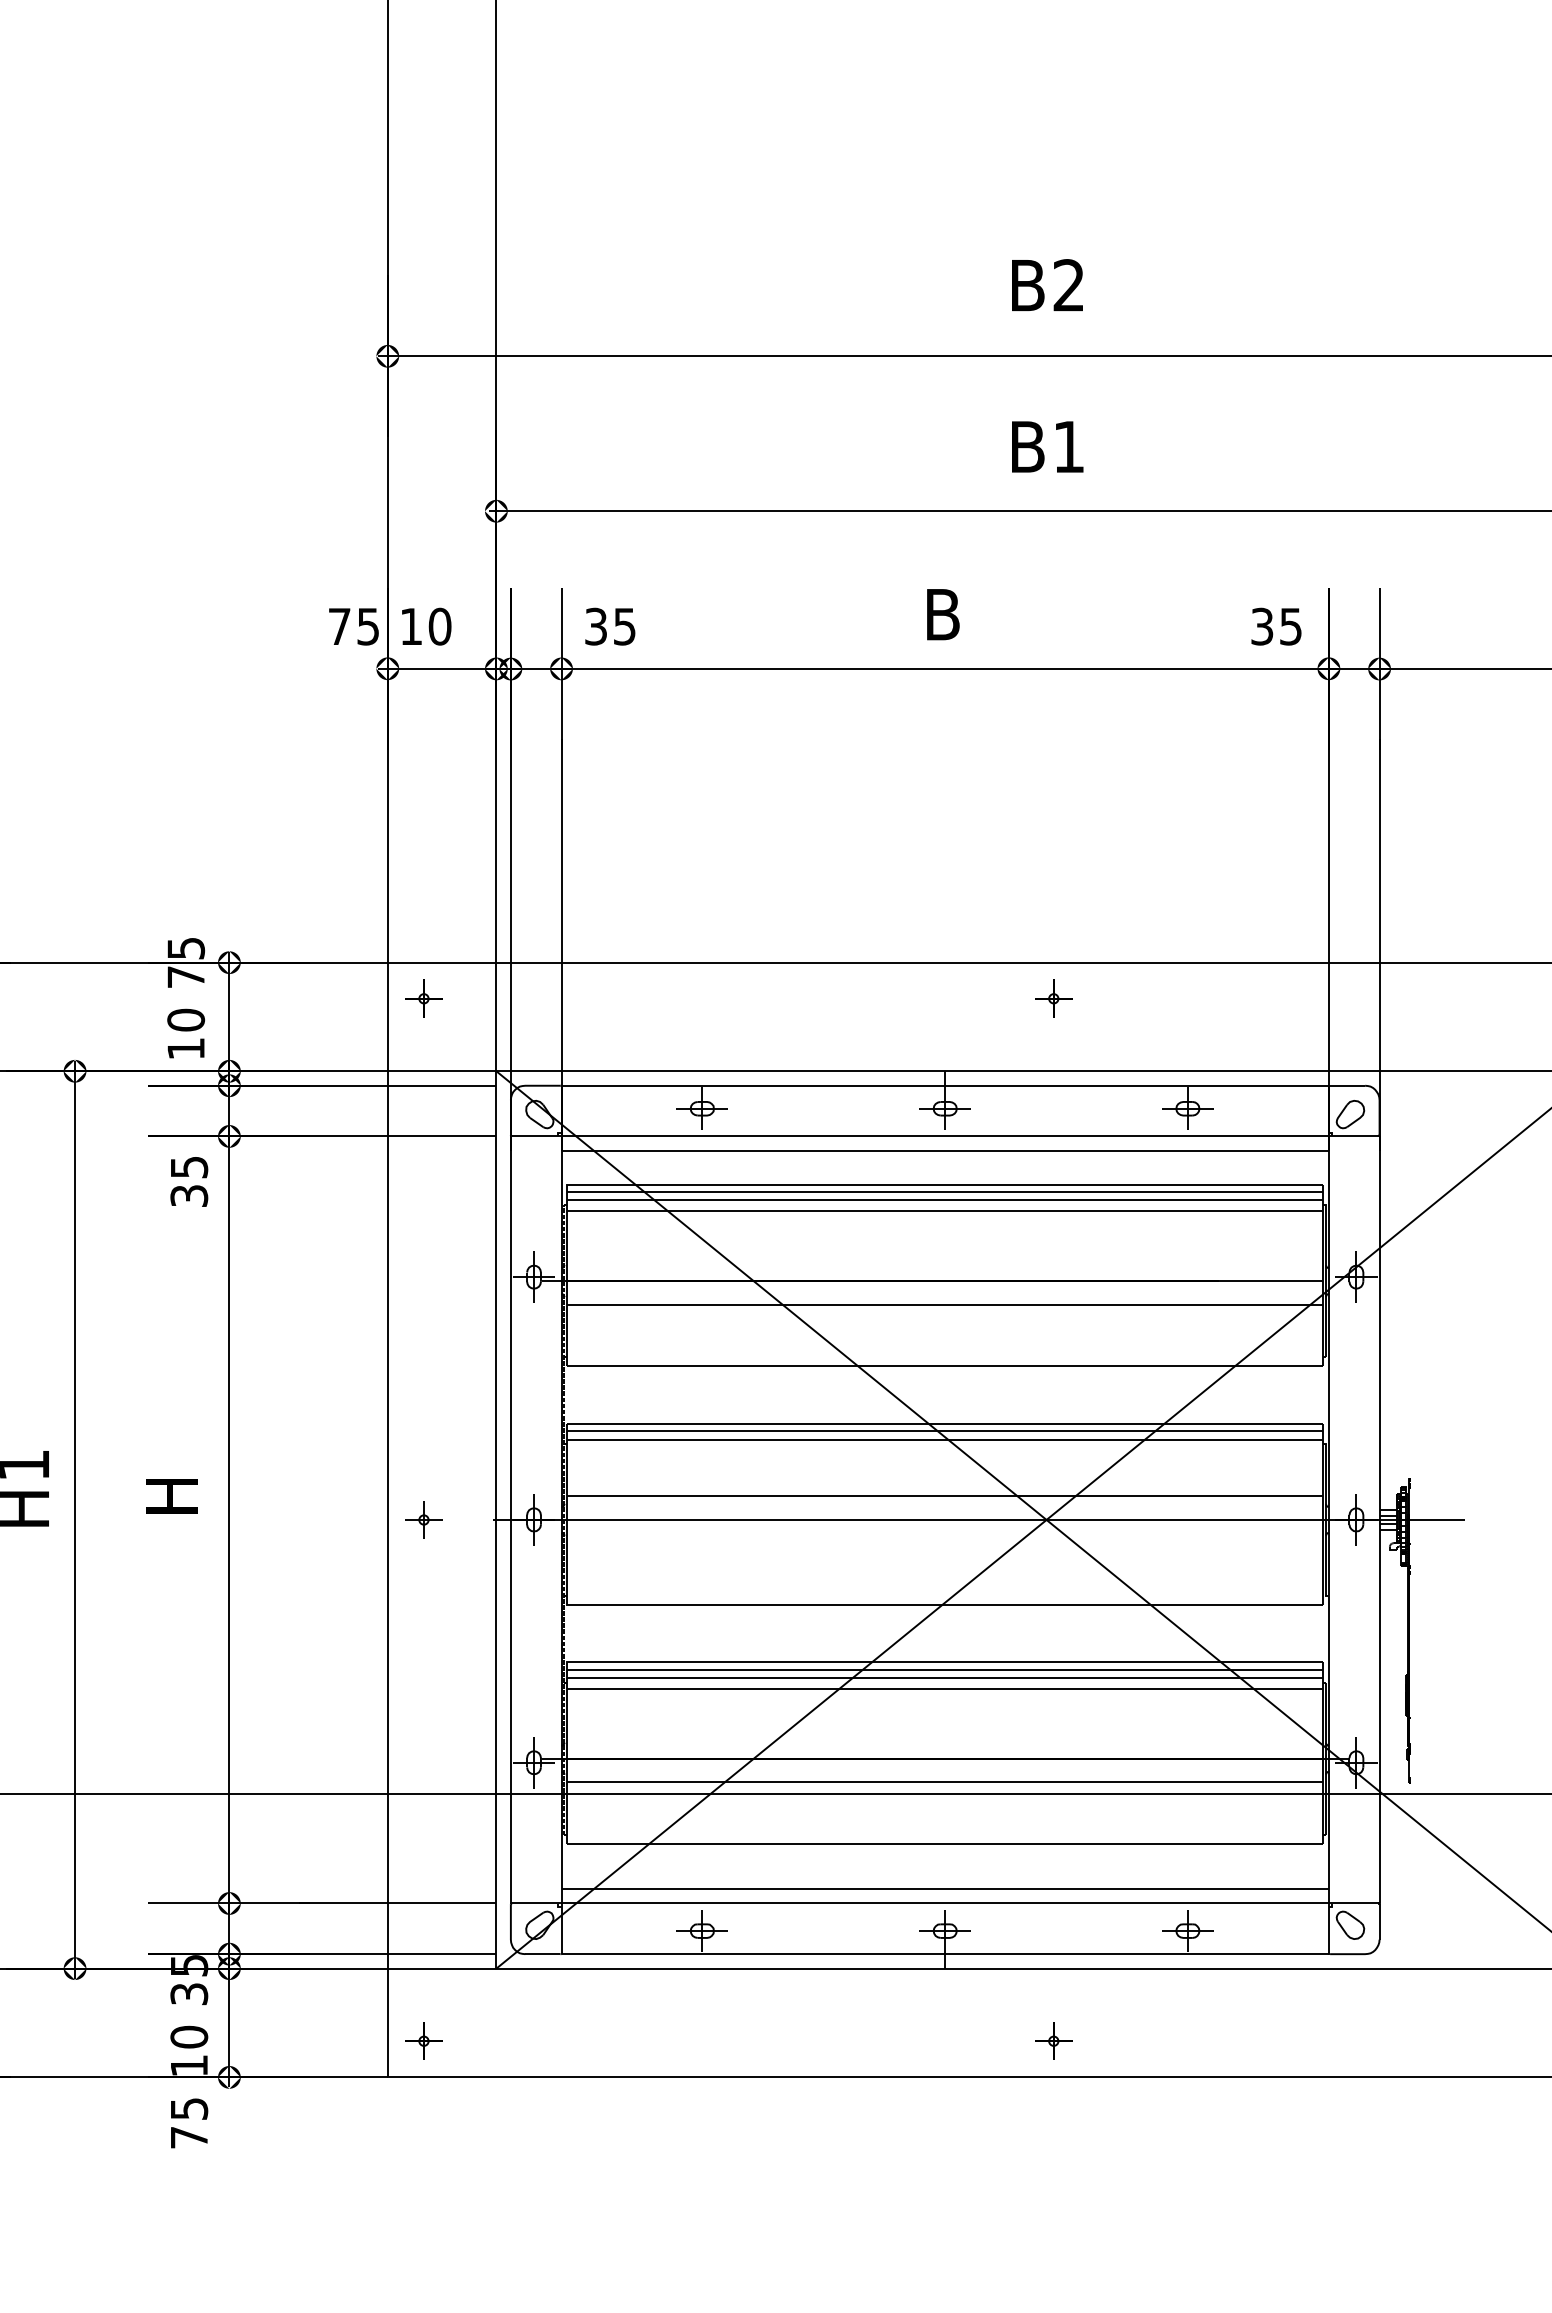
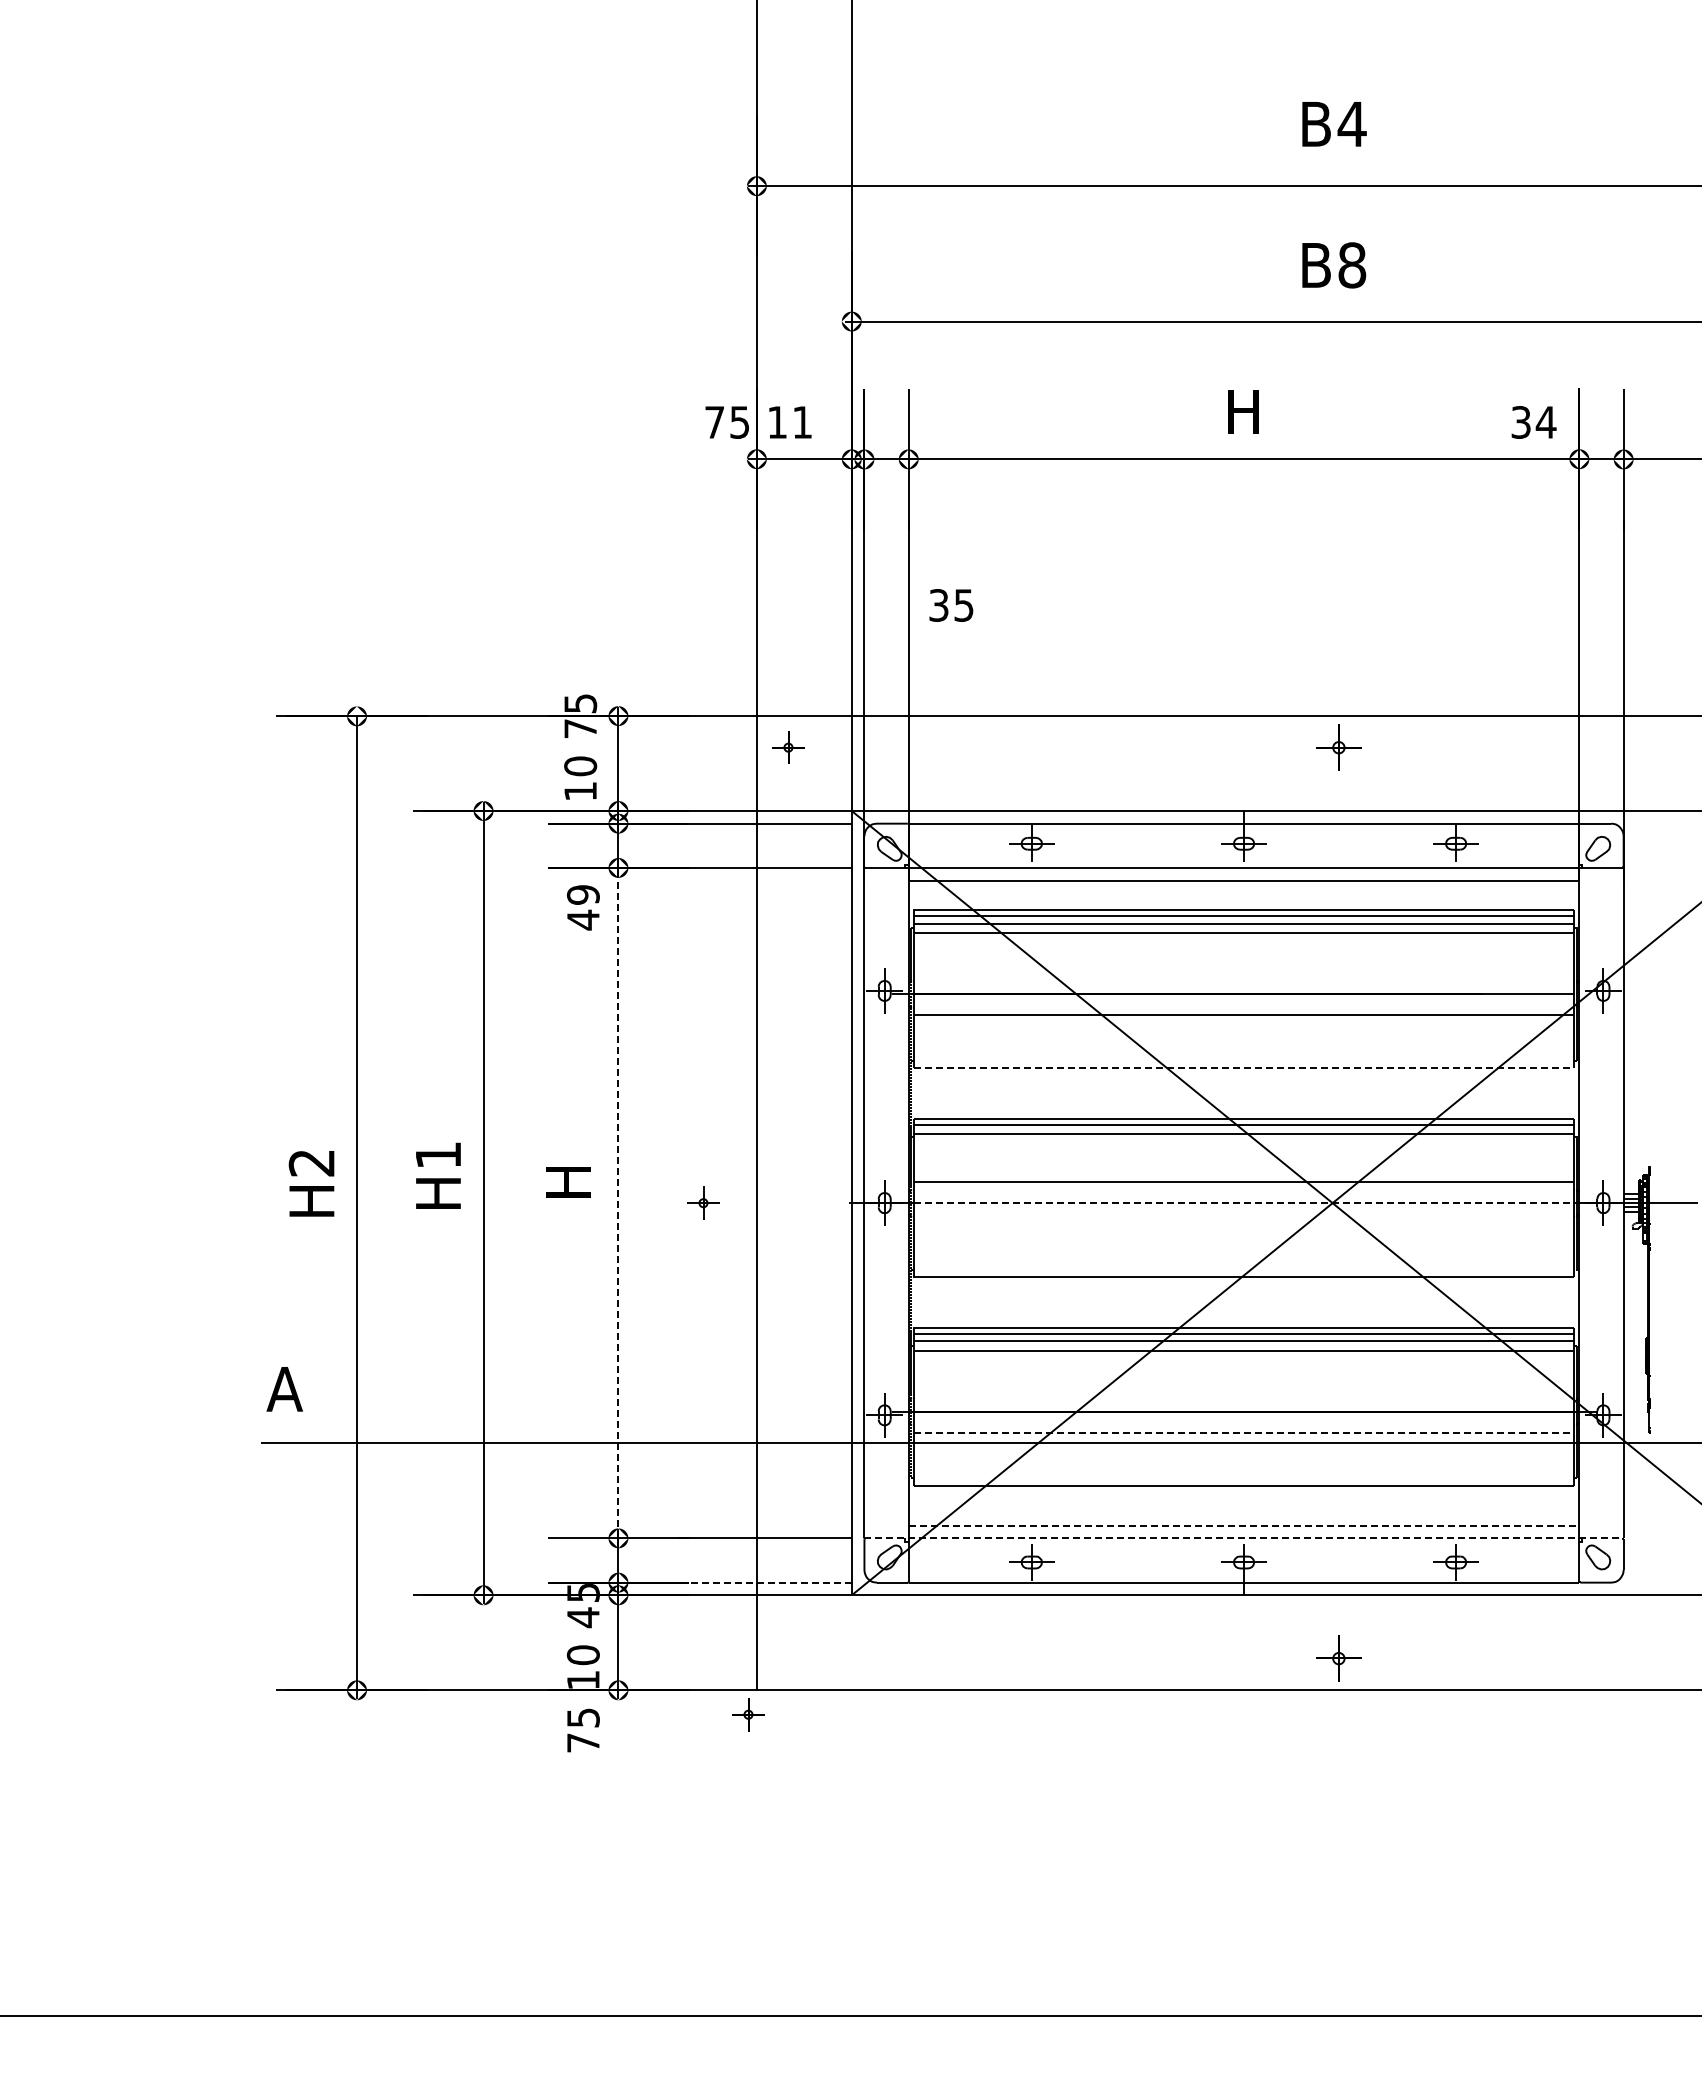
text: (1068, 284) -> (1351, 123), B2 -> B4
text: (1069, 447) -> (1352, 265), B1 -> B8
text: (944, 614) -> (1243, 411), B -> H
text: (440, 626) -> (802, 422), 10 -> 11
text: (610, 626) -> (951, 605), moved
text: (1290, 626) -> (1545, 422), 35 -> 34
part: (1053, 998) -> (1338, 747), size x1.4
text: (188, 1181) -> (582, 907), 35 -> 49
line: (945, 1365) -> (1244, 1068), solid -> dashed
line: (229, 1519) -> (618, 1202), solid -> dashed
part: (423, 1519) -> (703, 1202), moved
line: (945, 1520) -> (1244, 1203), solid -> dashed
line: (945, 1782) -> (1244, 1432), solid -> dashed
line: (945, 1888) -> (1244, 1525), solid -> dashed
line: (945, 1903) -> (1244, 1538), solid -> dashed
line: (396, 1954) -> (764, 1582), solid -> dashed
text: (188, 1994) -> (582, 1617), 35 -> 45
part: (423, 2040) -> (748, 1714), moved
part: (1053, 2040) -> (1338, 1658), size x1.4

